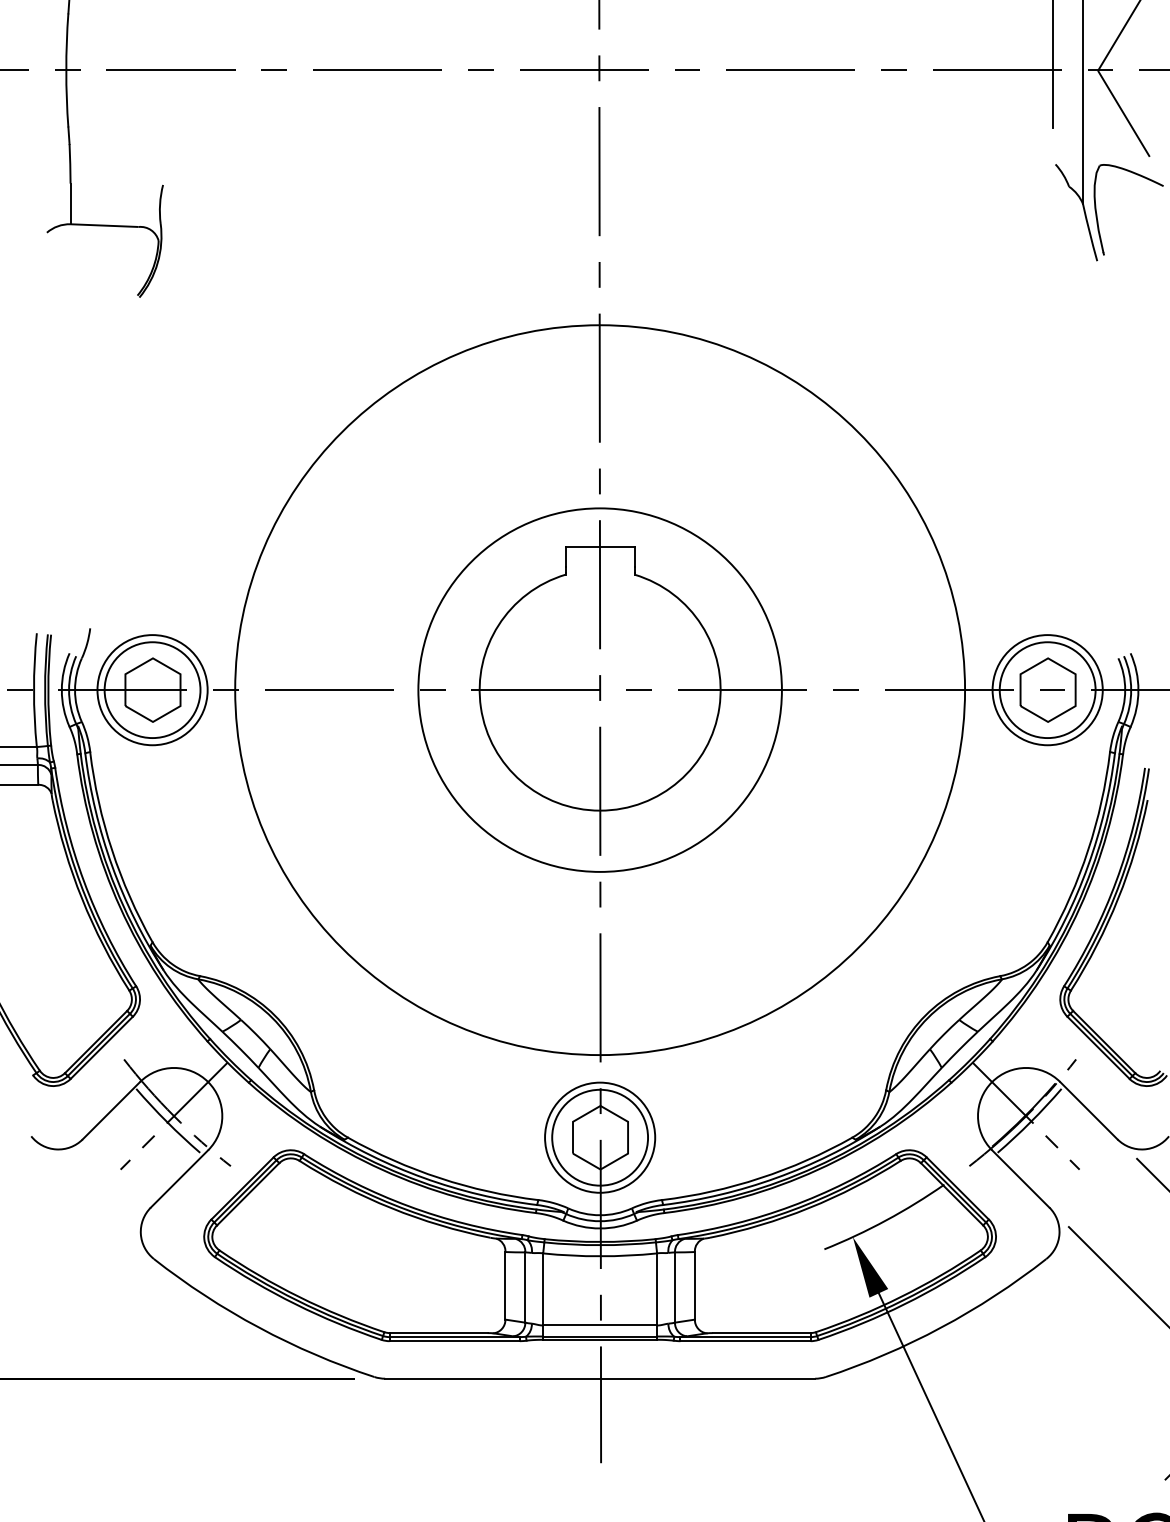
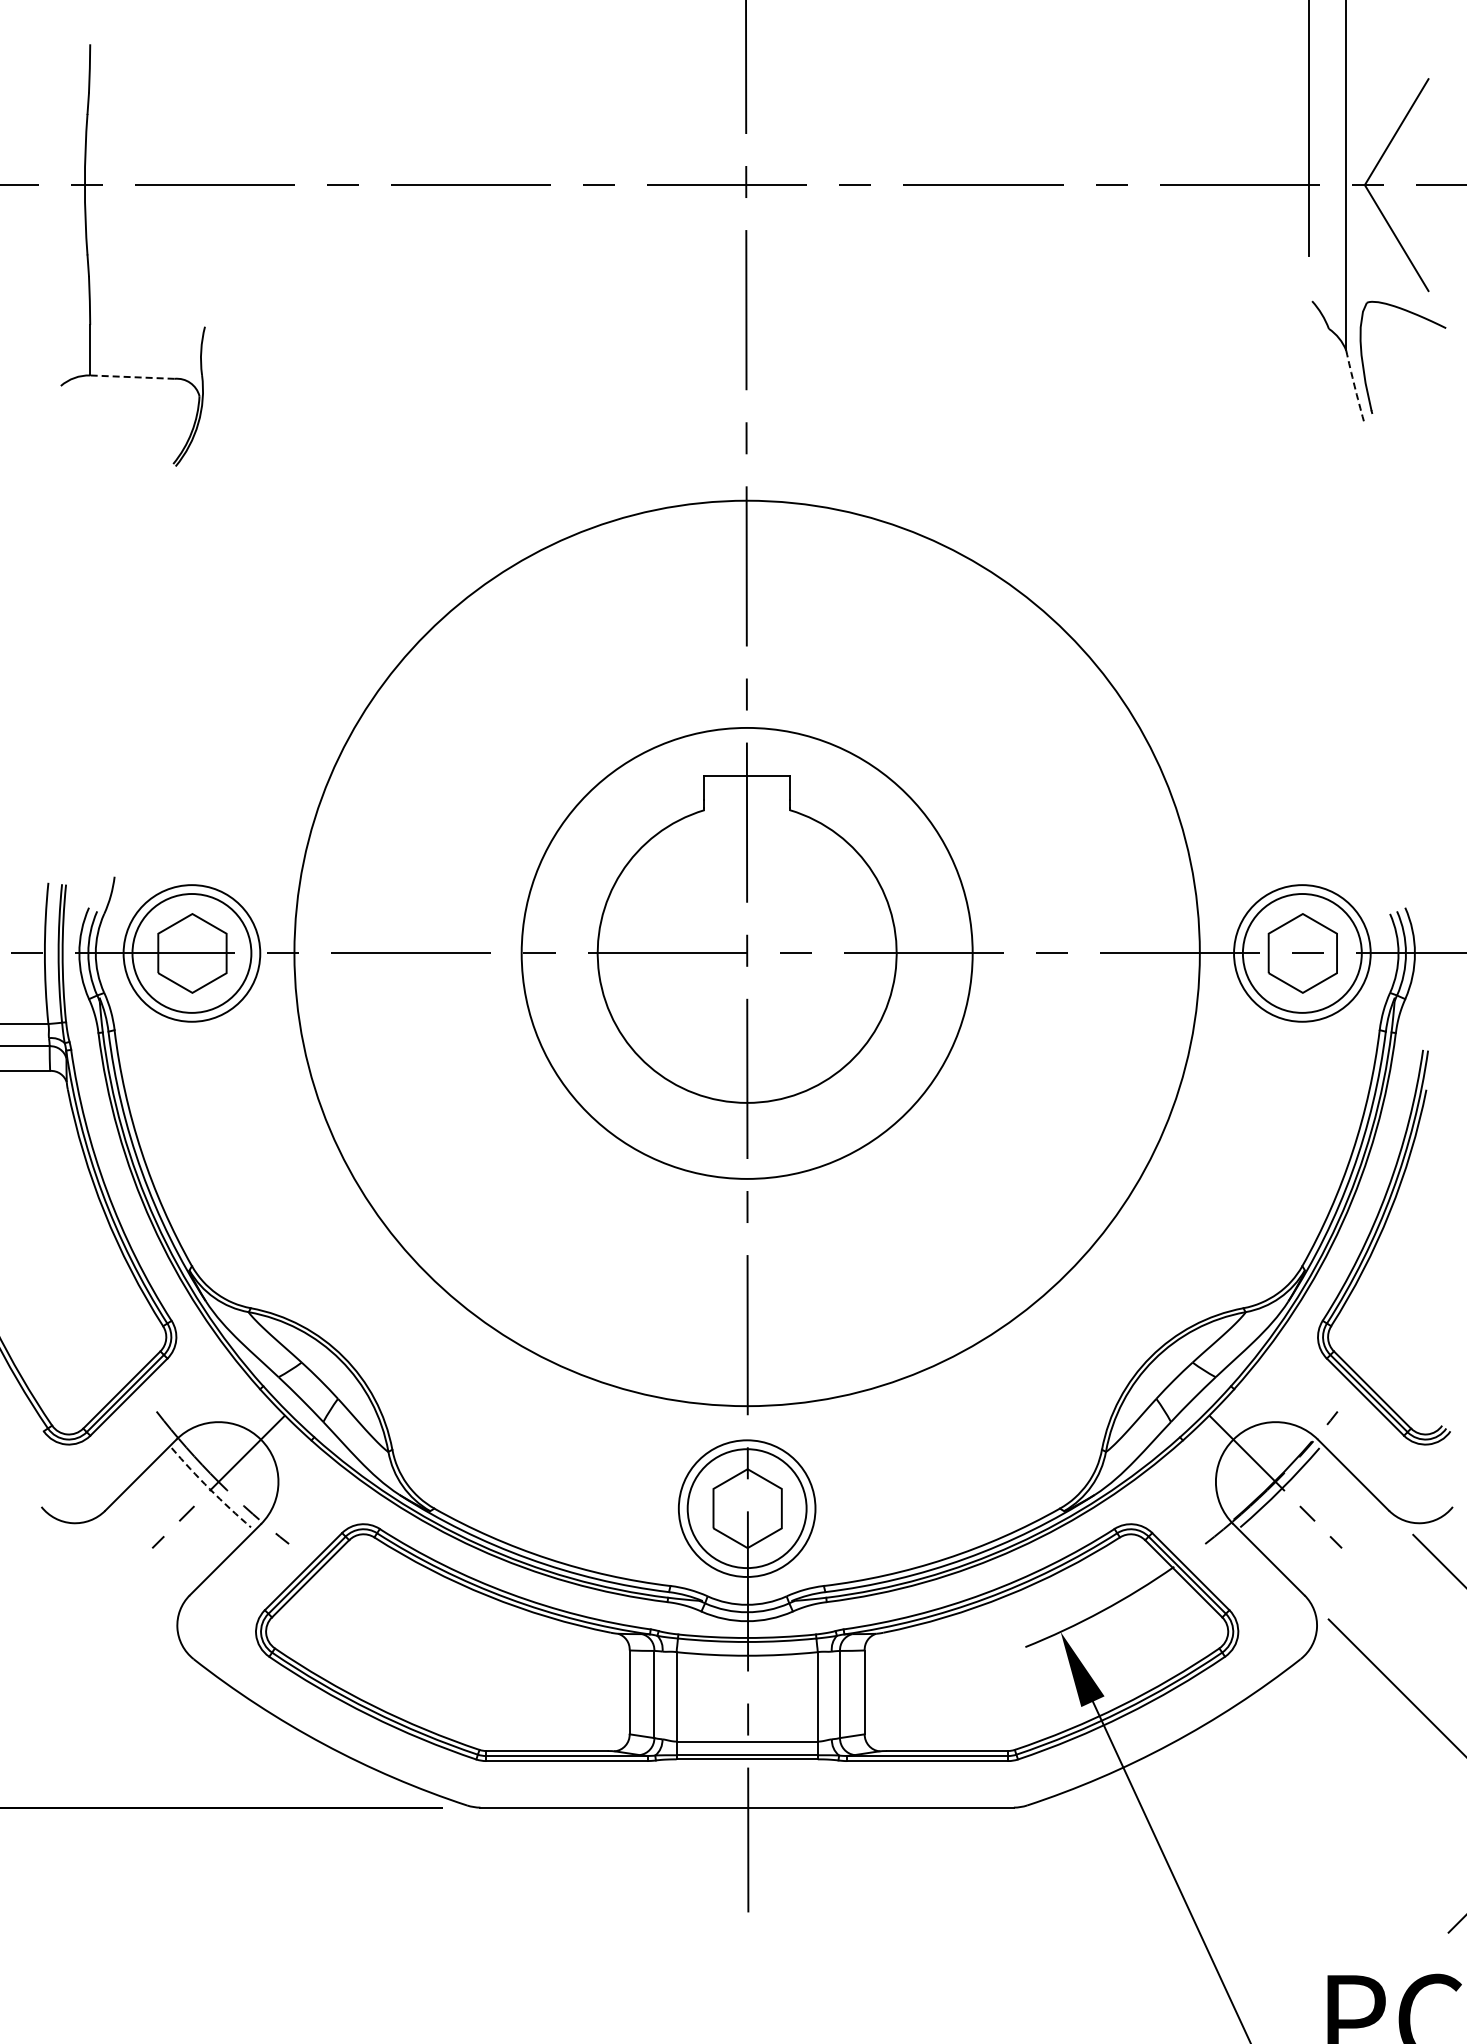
line: (103, 225) -> (131, 377), solid -> dashed
arc: (1089, 233) -> (1354, 386), solid -> dashed
arc: (166, 1122) -> (209, 1489), solid -> dashed

